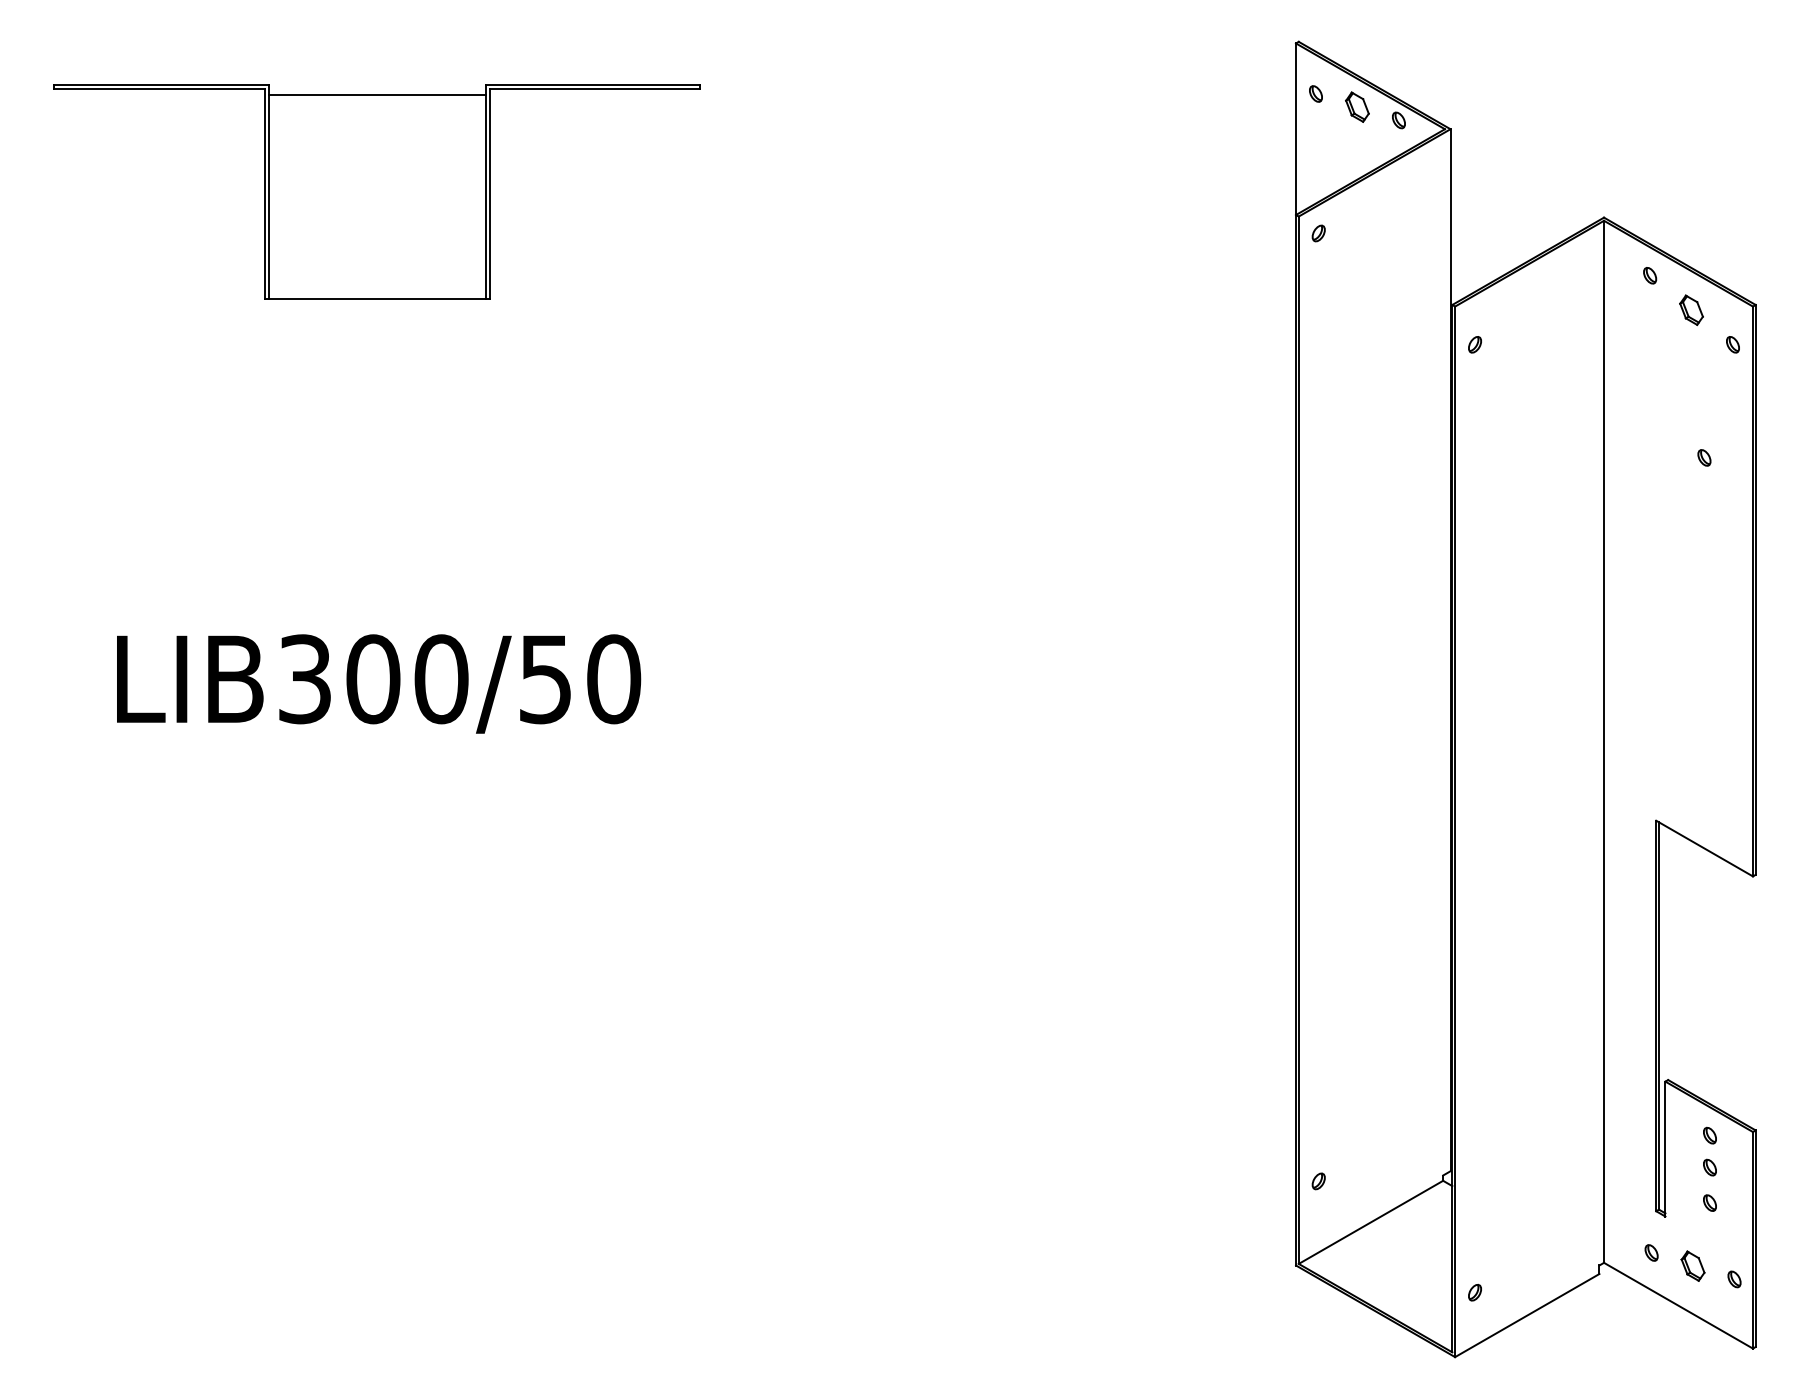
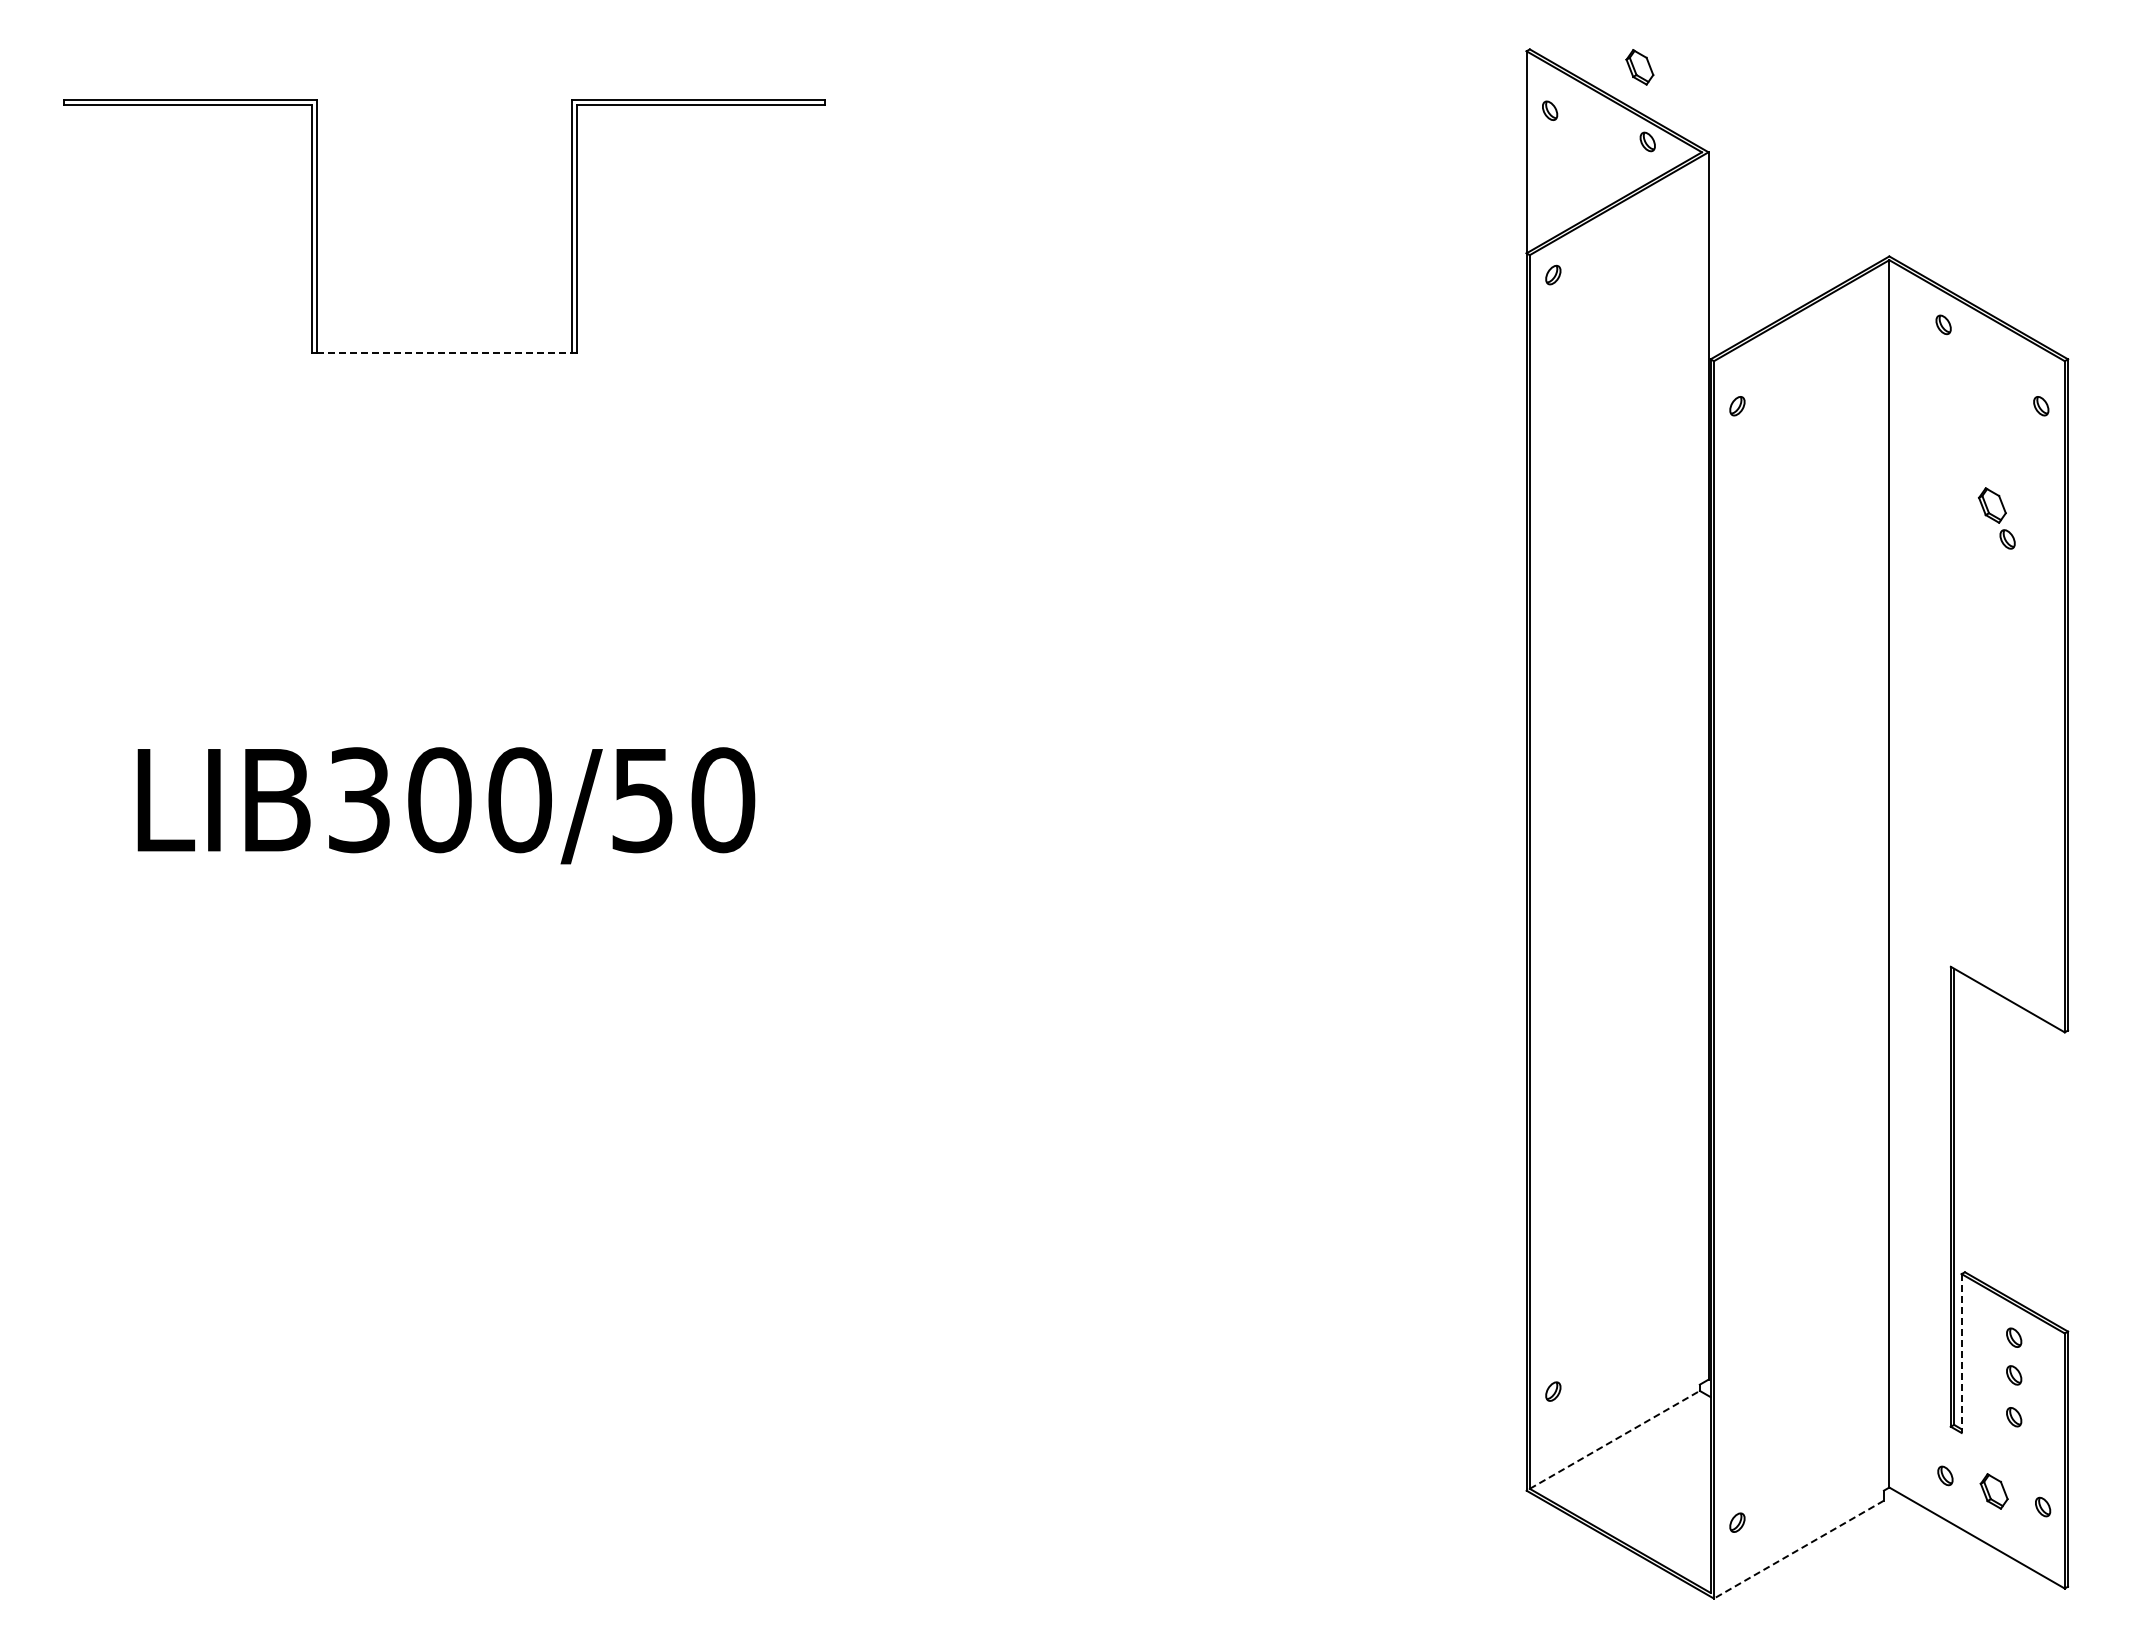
line: (377, 95) -> (444, 112), removed
part: (1357, 107) -> (1639, 67), moved
line: (377, 299) -> (444, 352), solid -> dashed
part: (1691, 310) -> (1992, 505), moved
line: (1665, 1149) -> (1961, 1354), solid -> dashed
line: (1371, 1222) -> (1615, 1439), solid -> dashed
line: (1526, 1315) -> (1798, 1549), solid -> dashed

